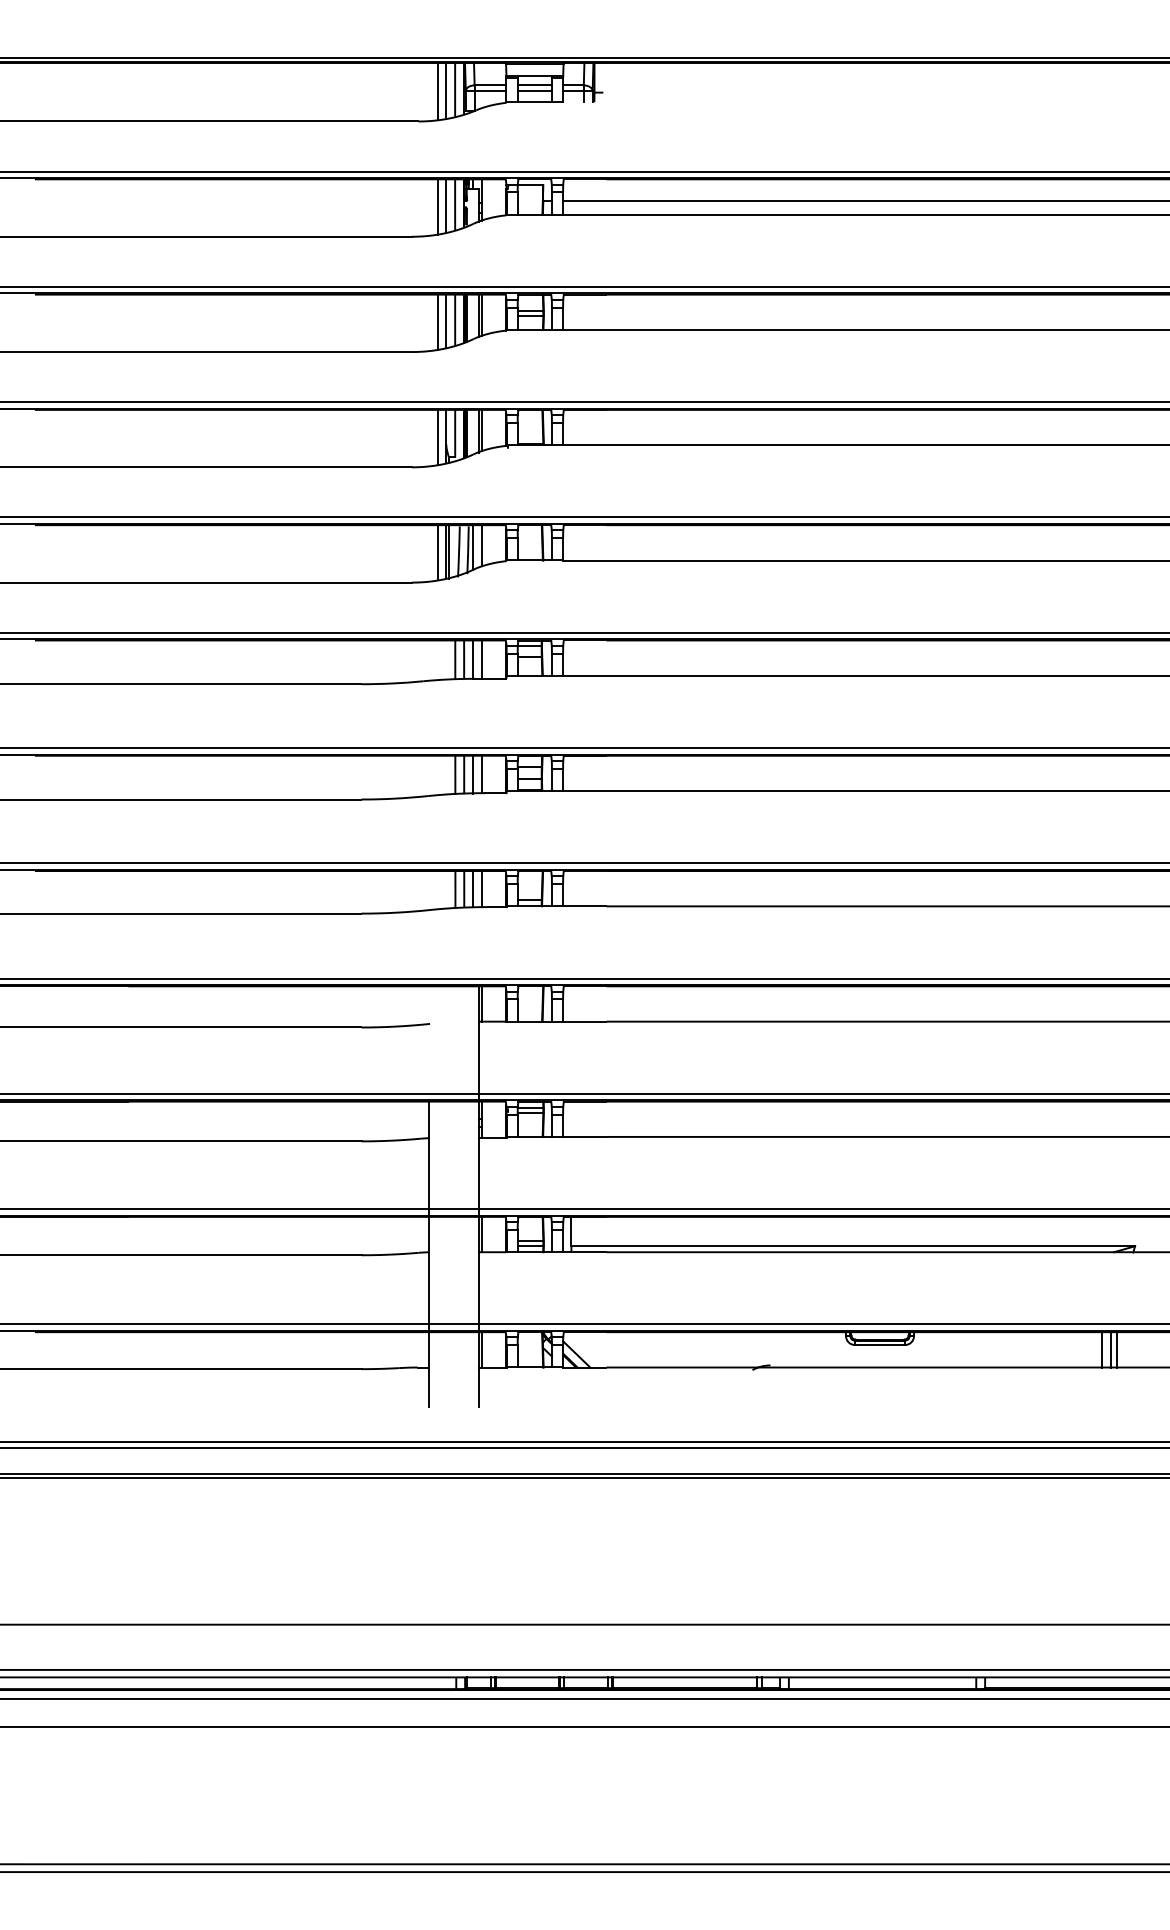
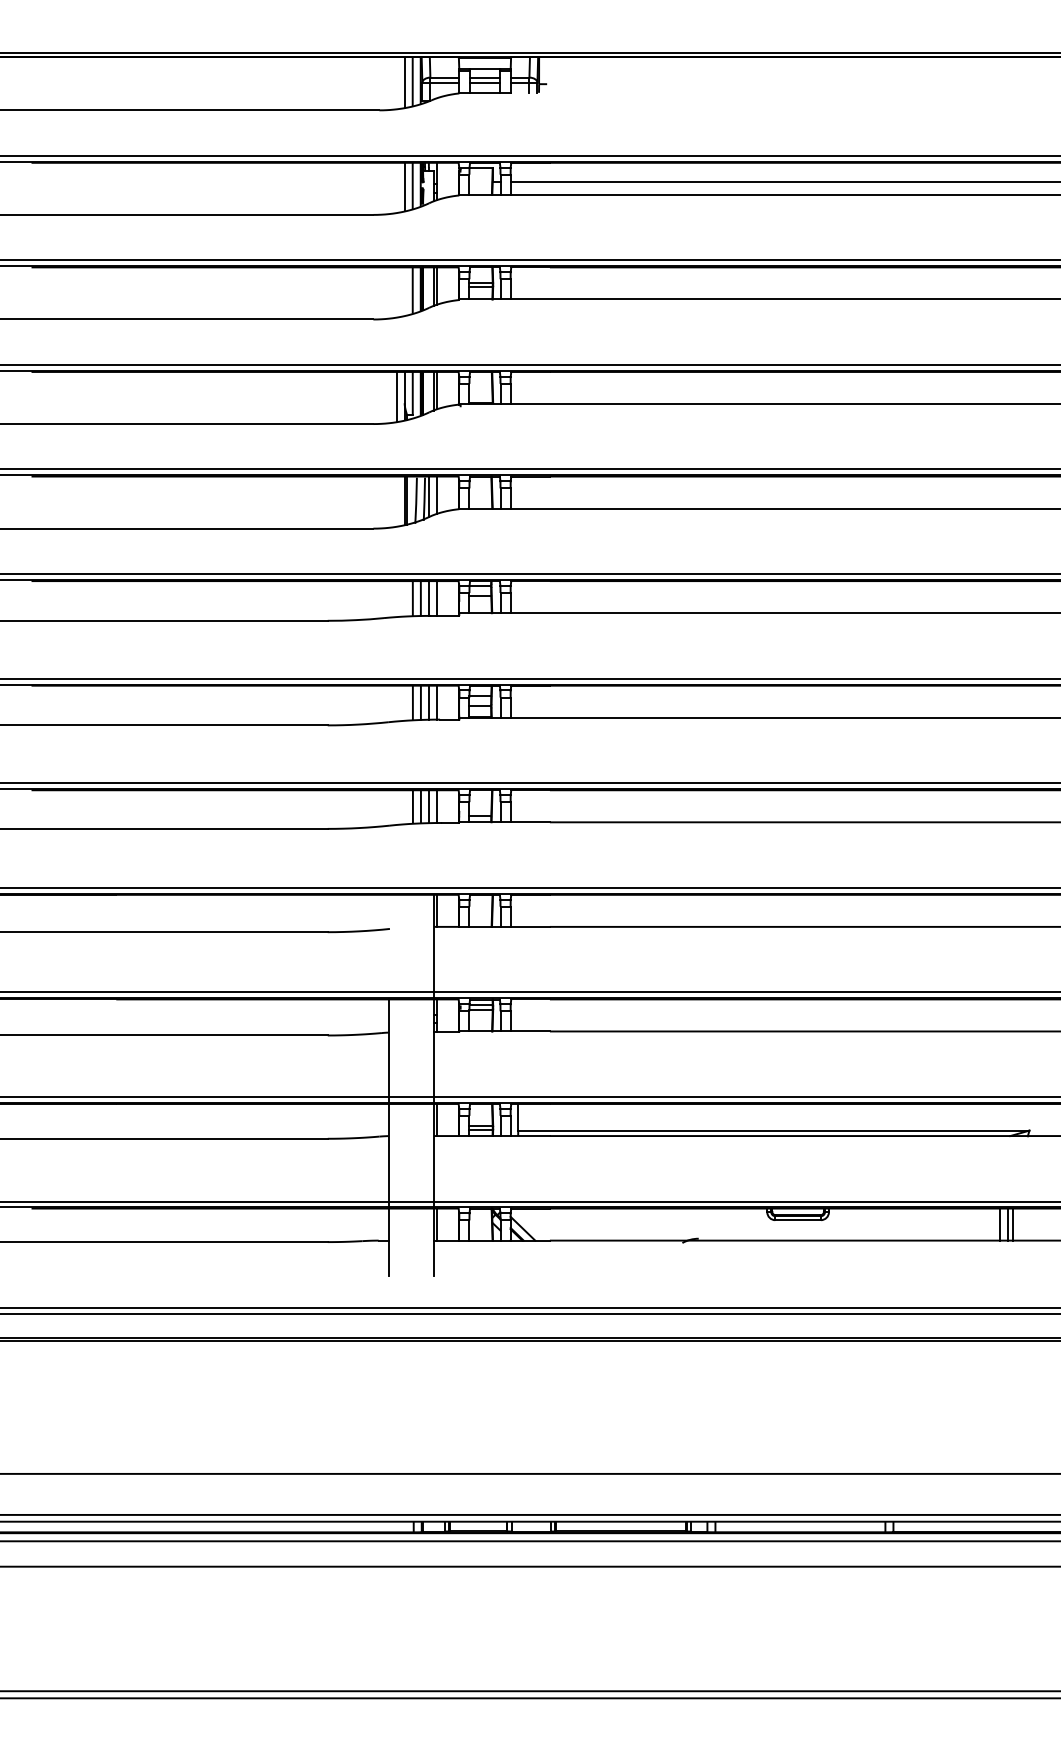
line: (438, 91) -> (397, 83), removed
line: (438, 206) -> (397, 187), removed
line: (446, 320) -> (404, 290), removed
line: (438, 321) -> (397, 291), removed
line: (438, 552) -> (397, 501), removed

